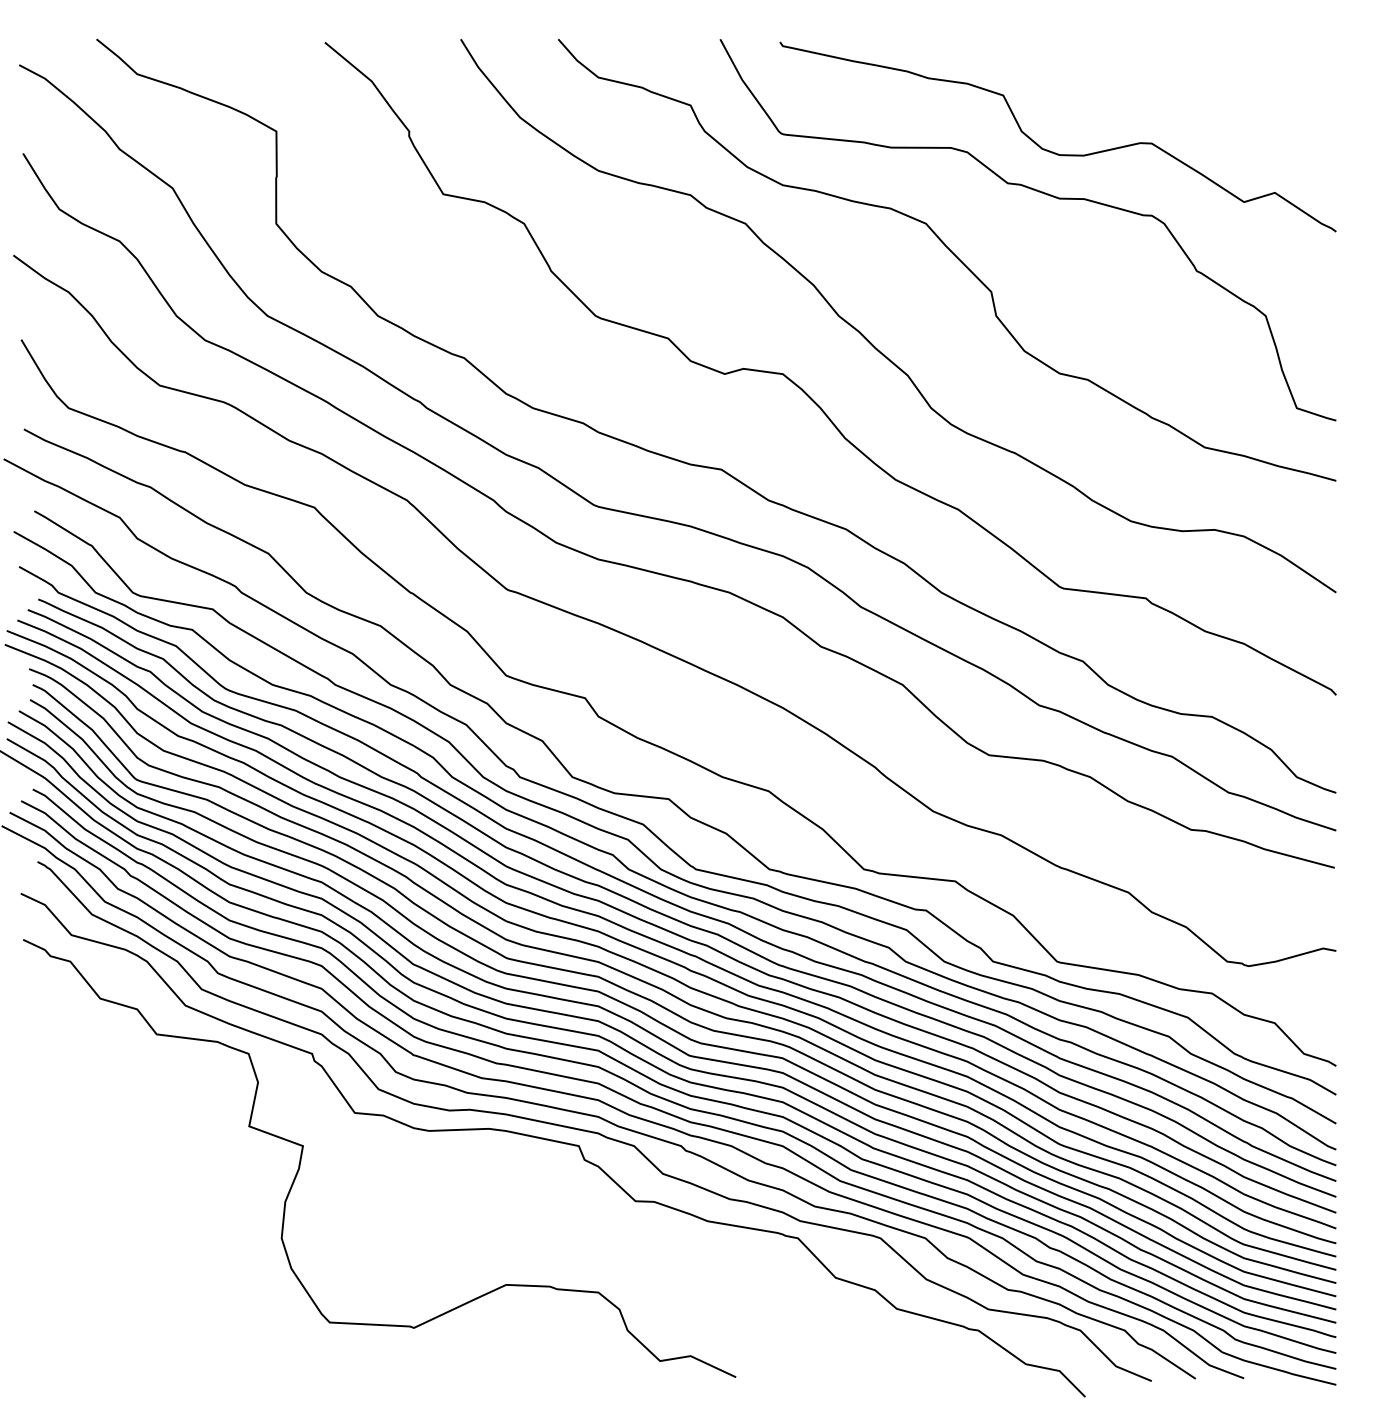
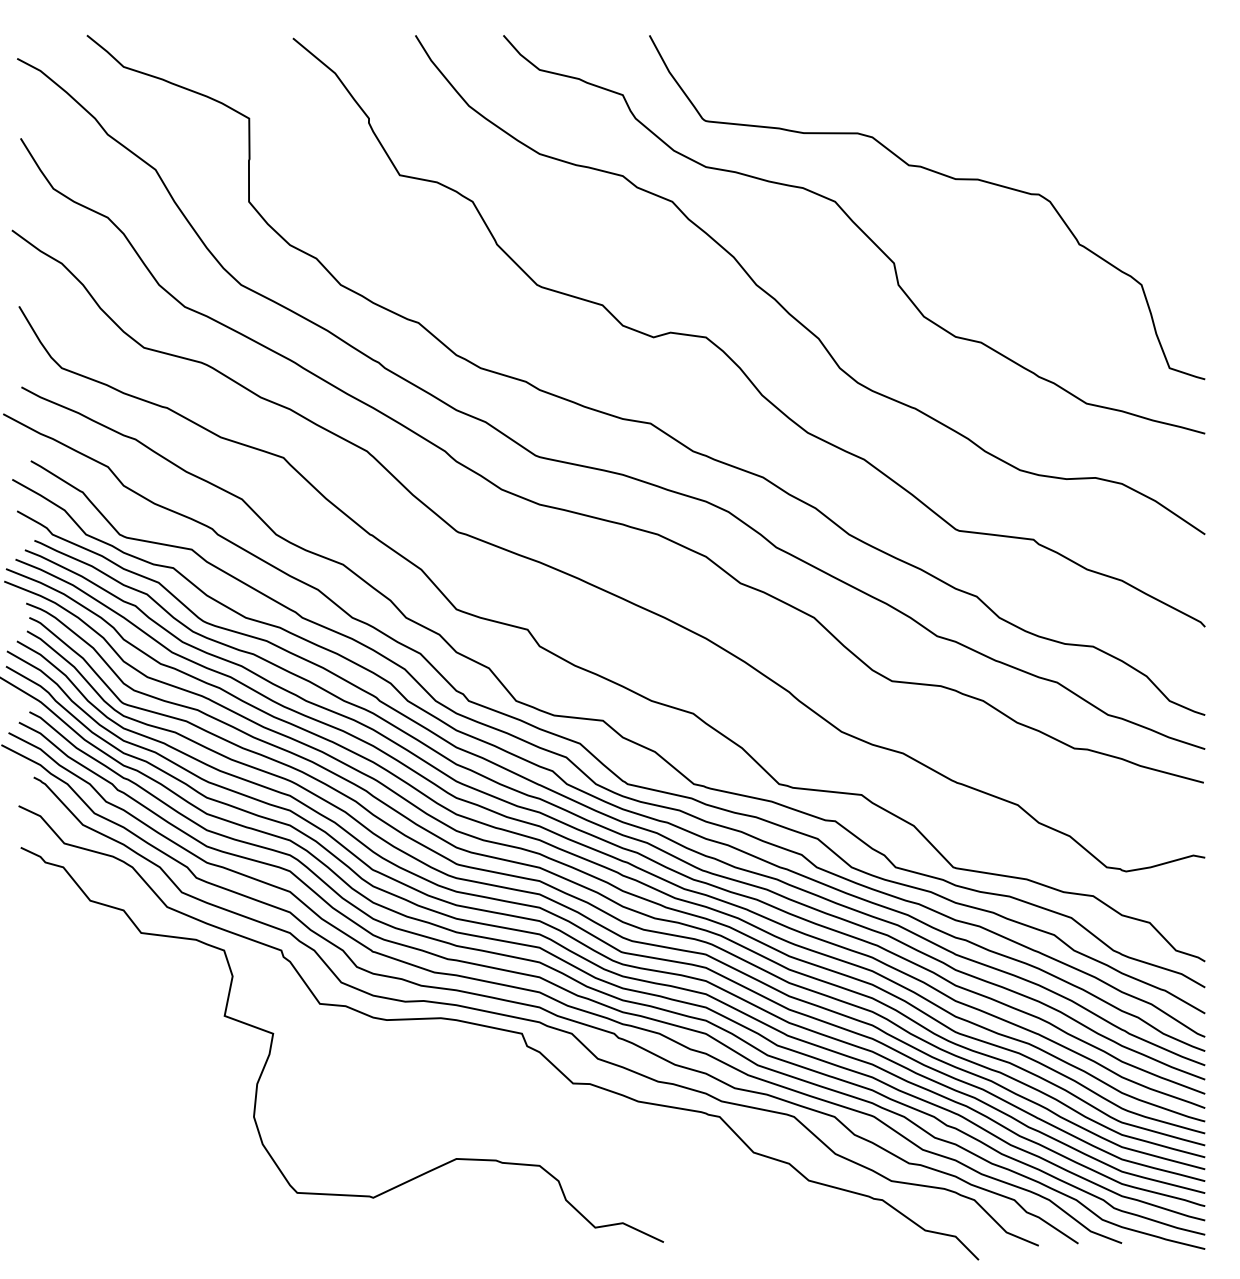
curve: (1053, 151) -> (950, 136), removed

